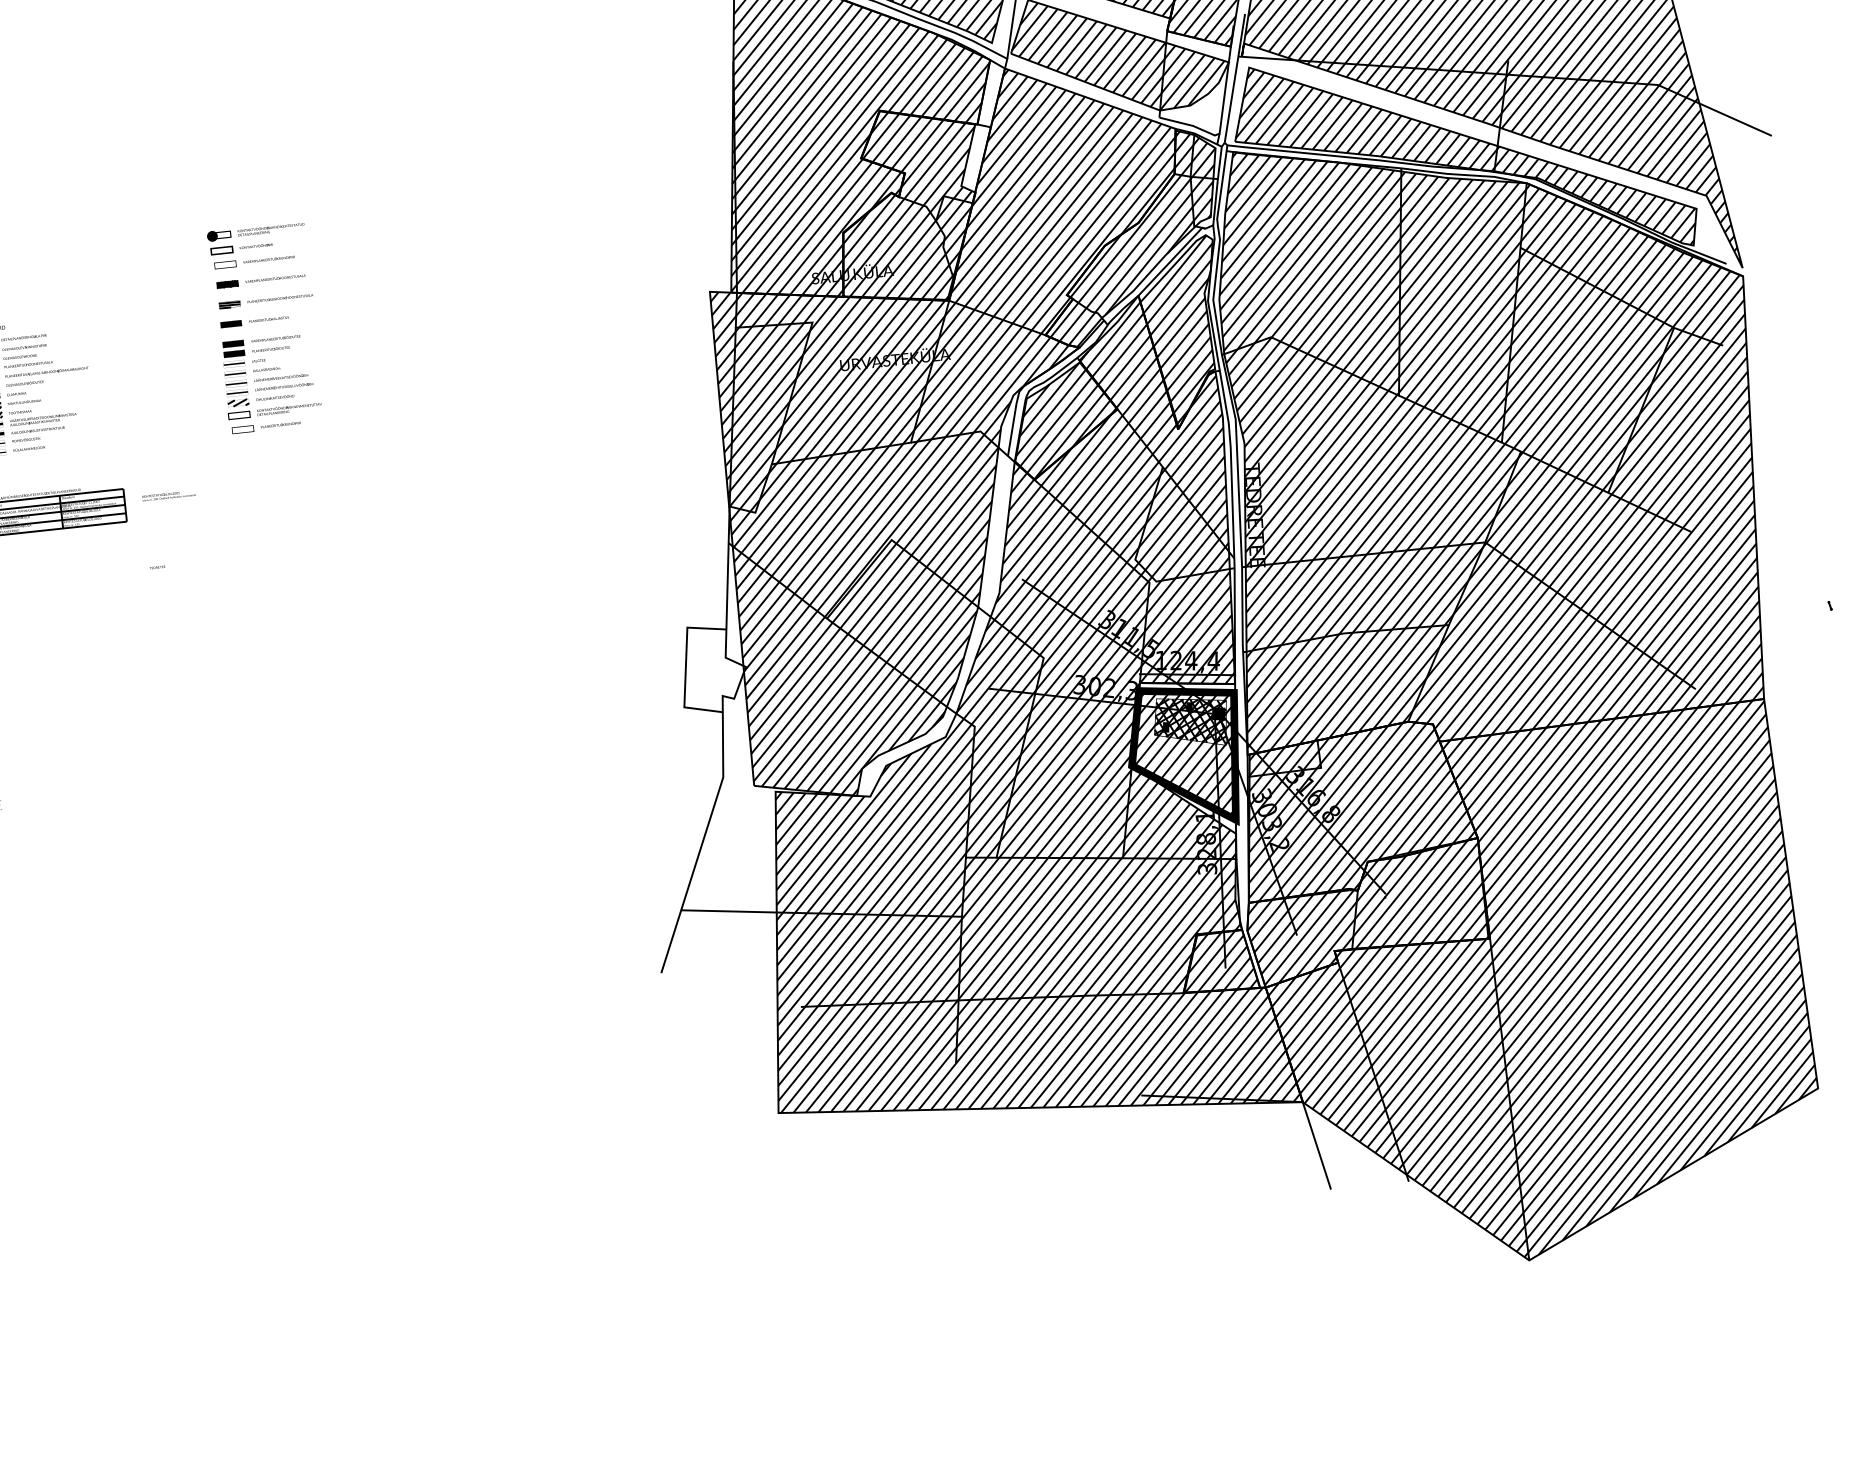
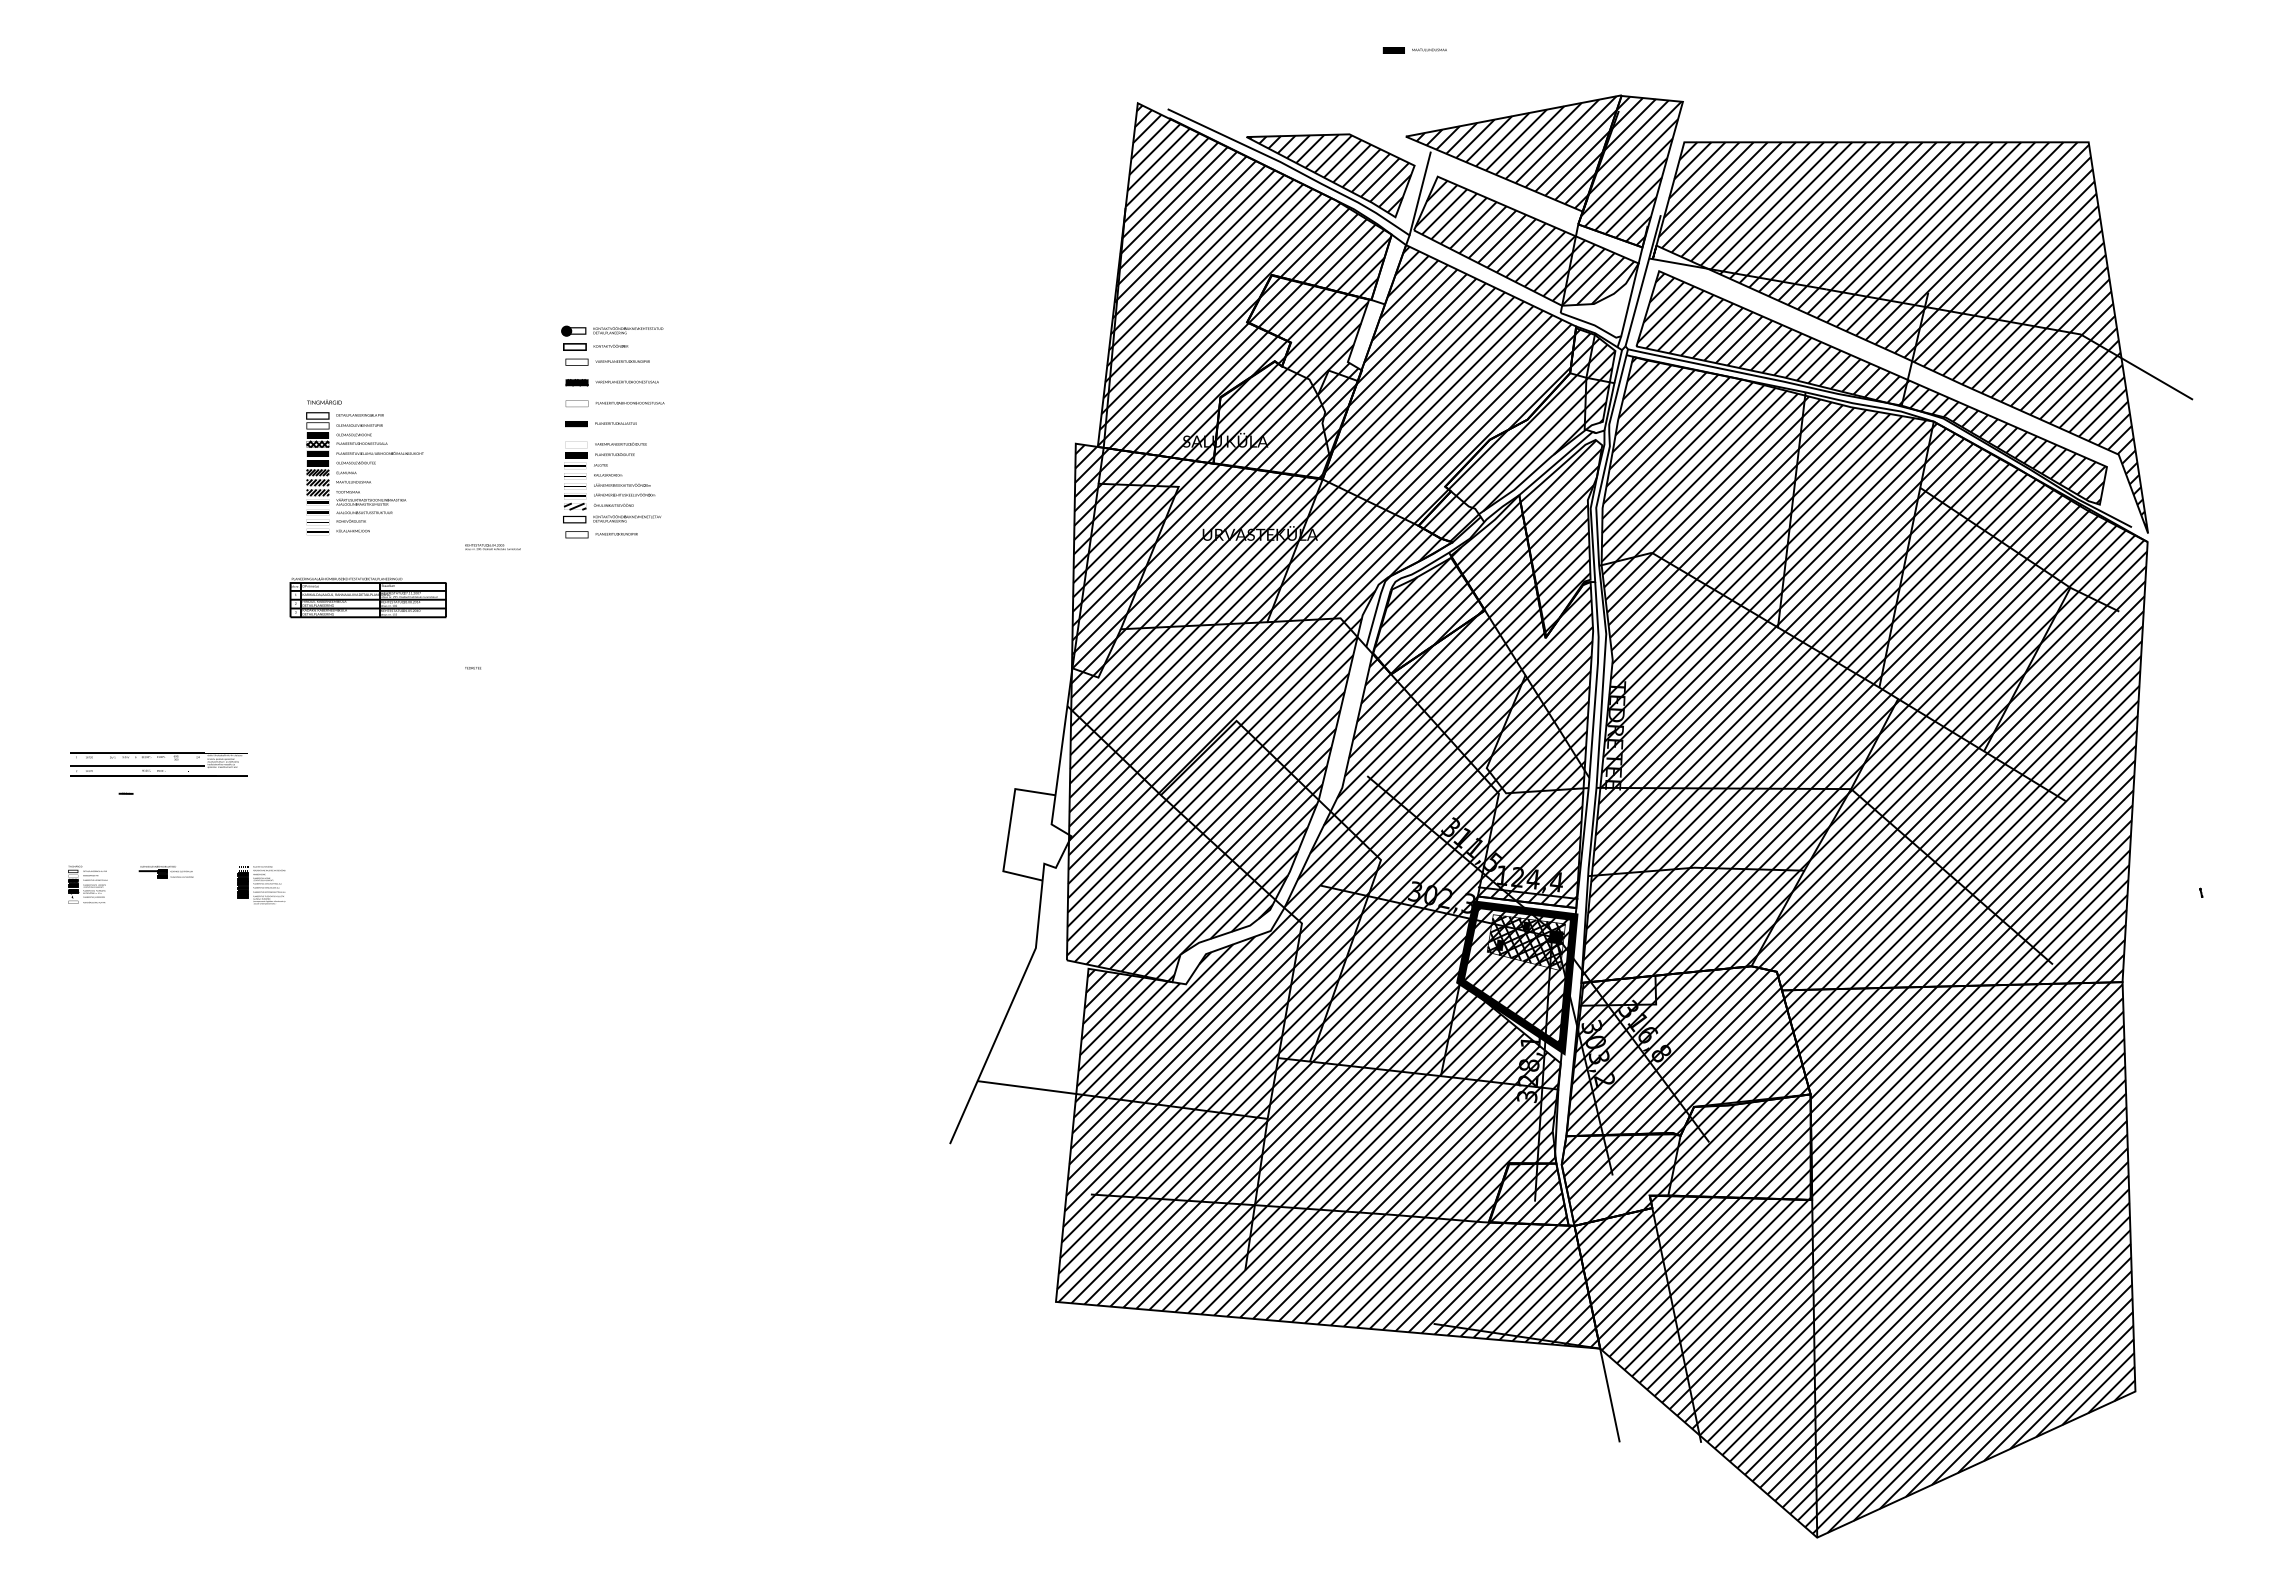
hatch: (229, 304) -> (576, 403), removed
fill: (233, 343) -> (576, 444), removed
text: (168, 495) -> (492, 546), moved

